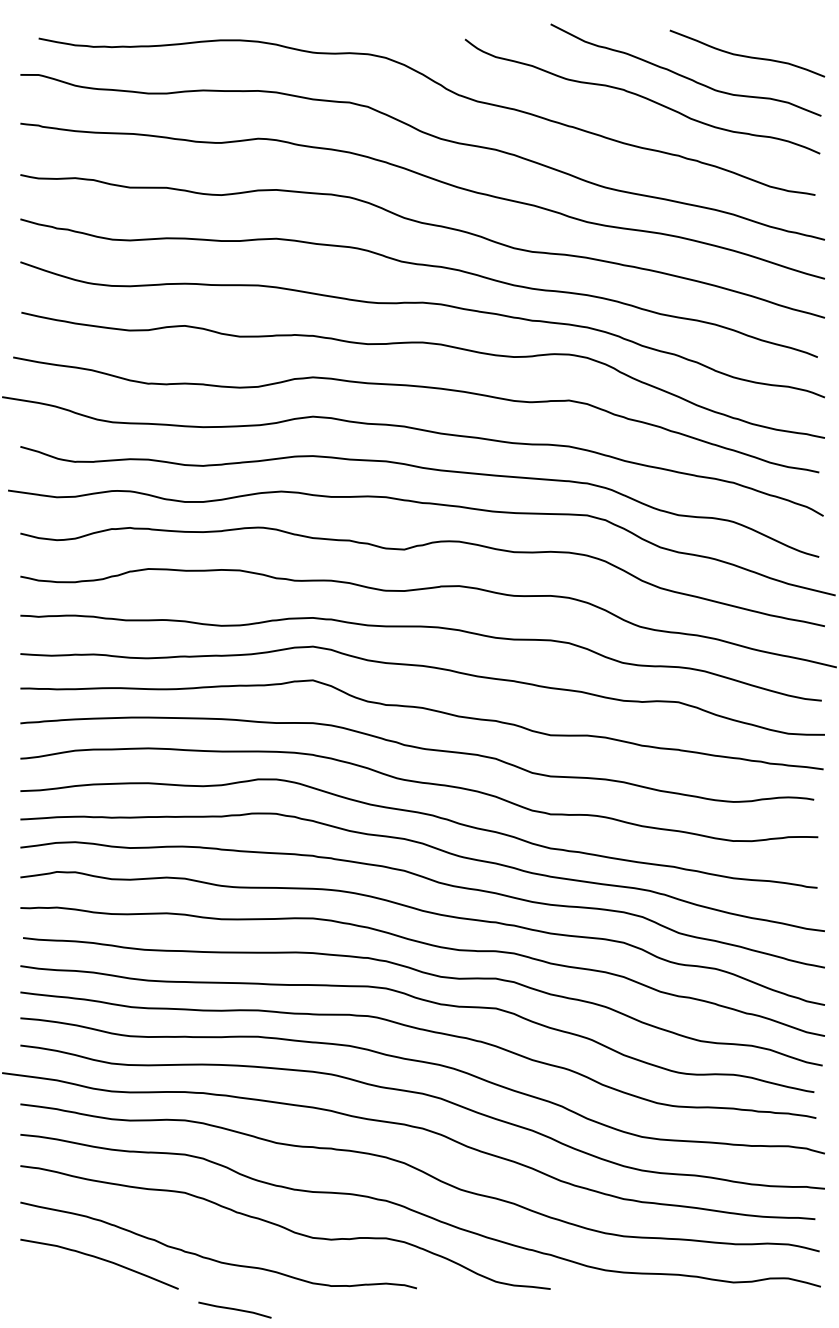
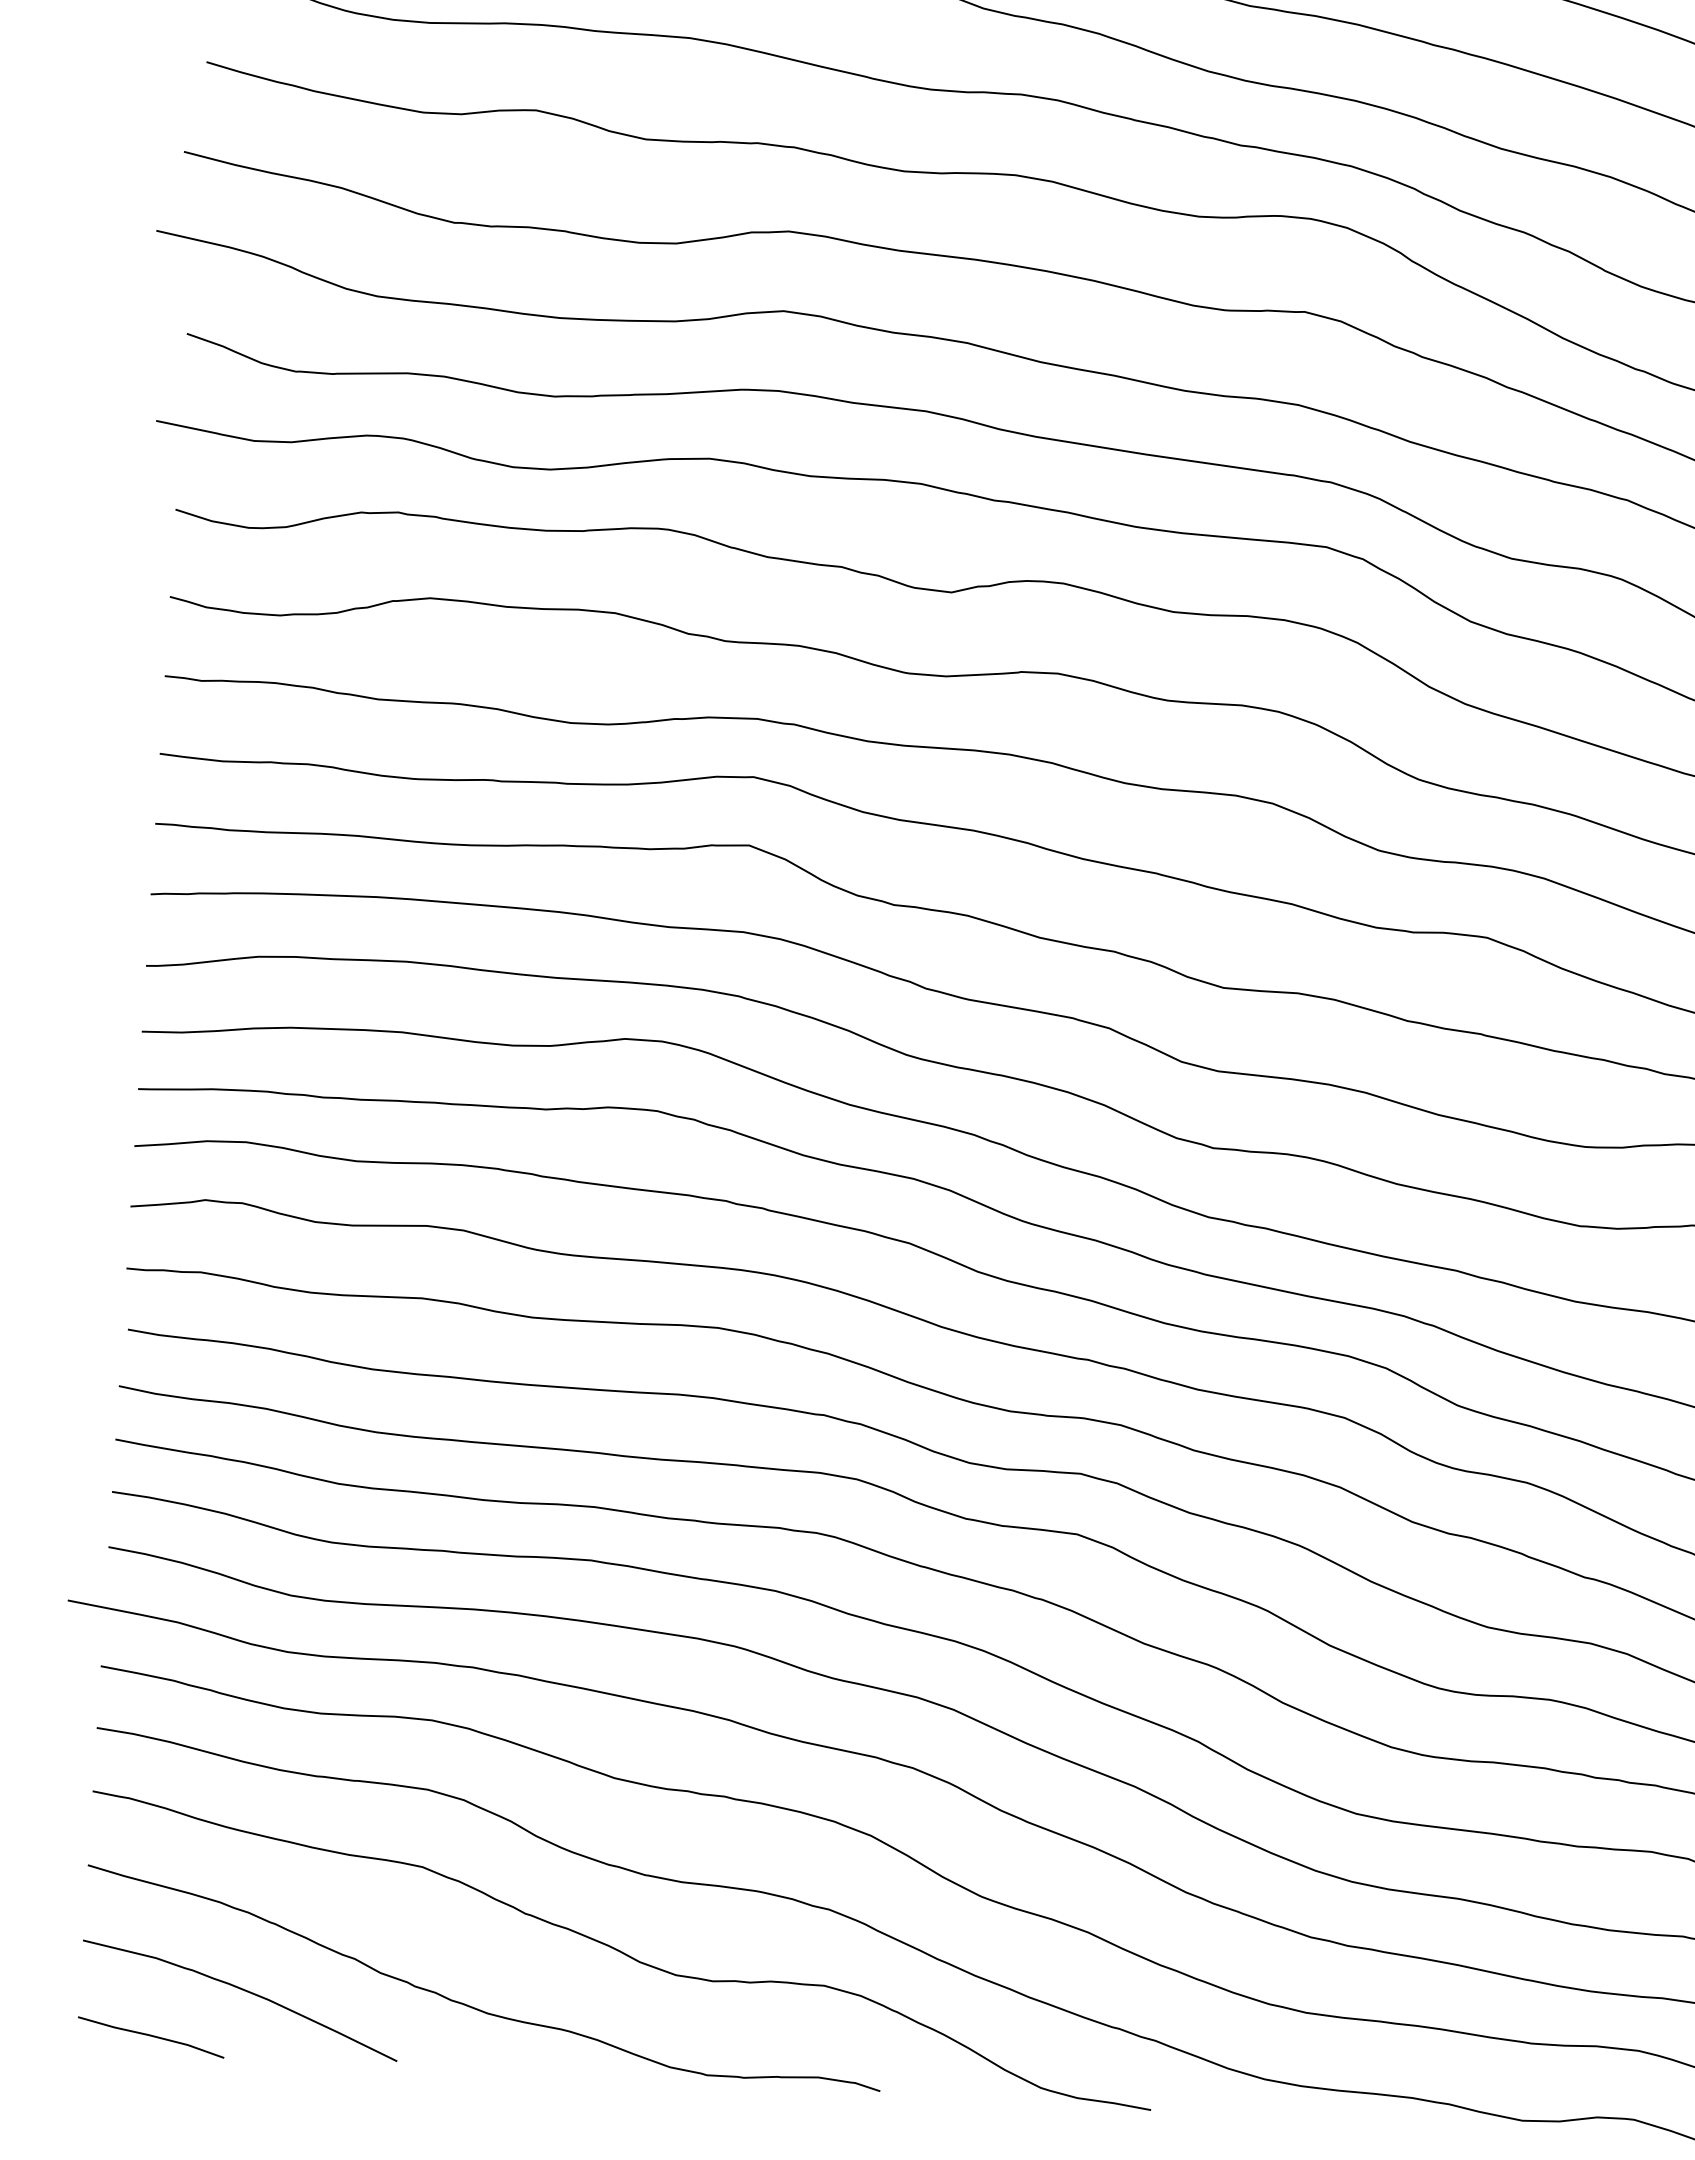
line: (234, 1309) -> (150, 2036), moved

